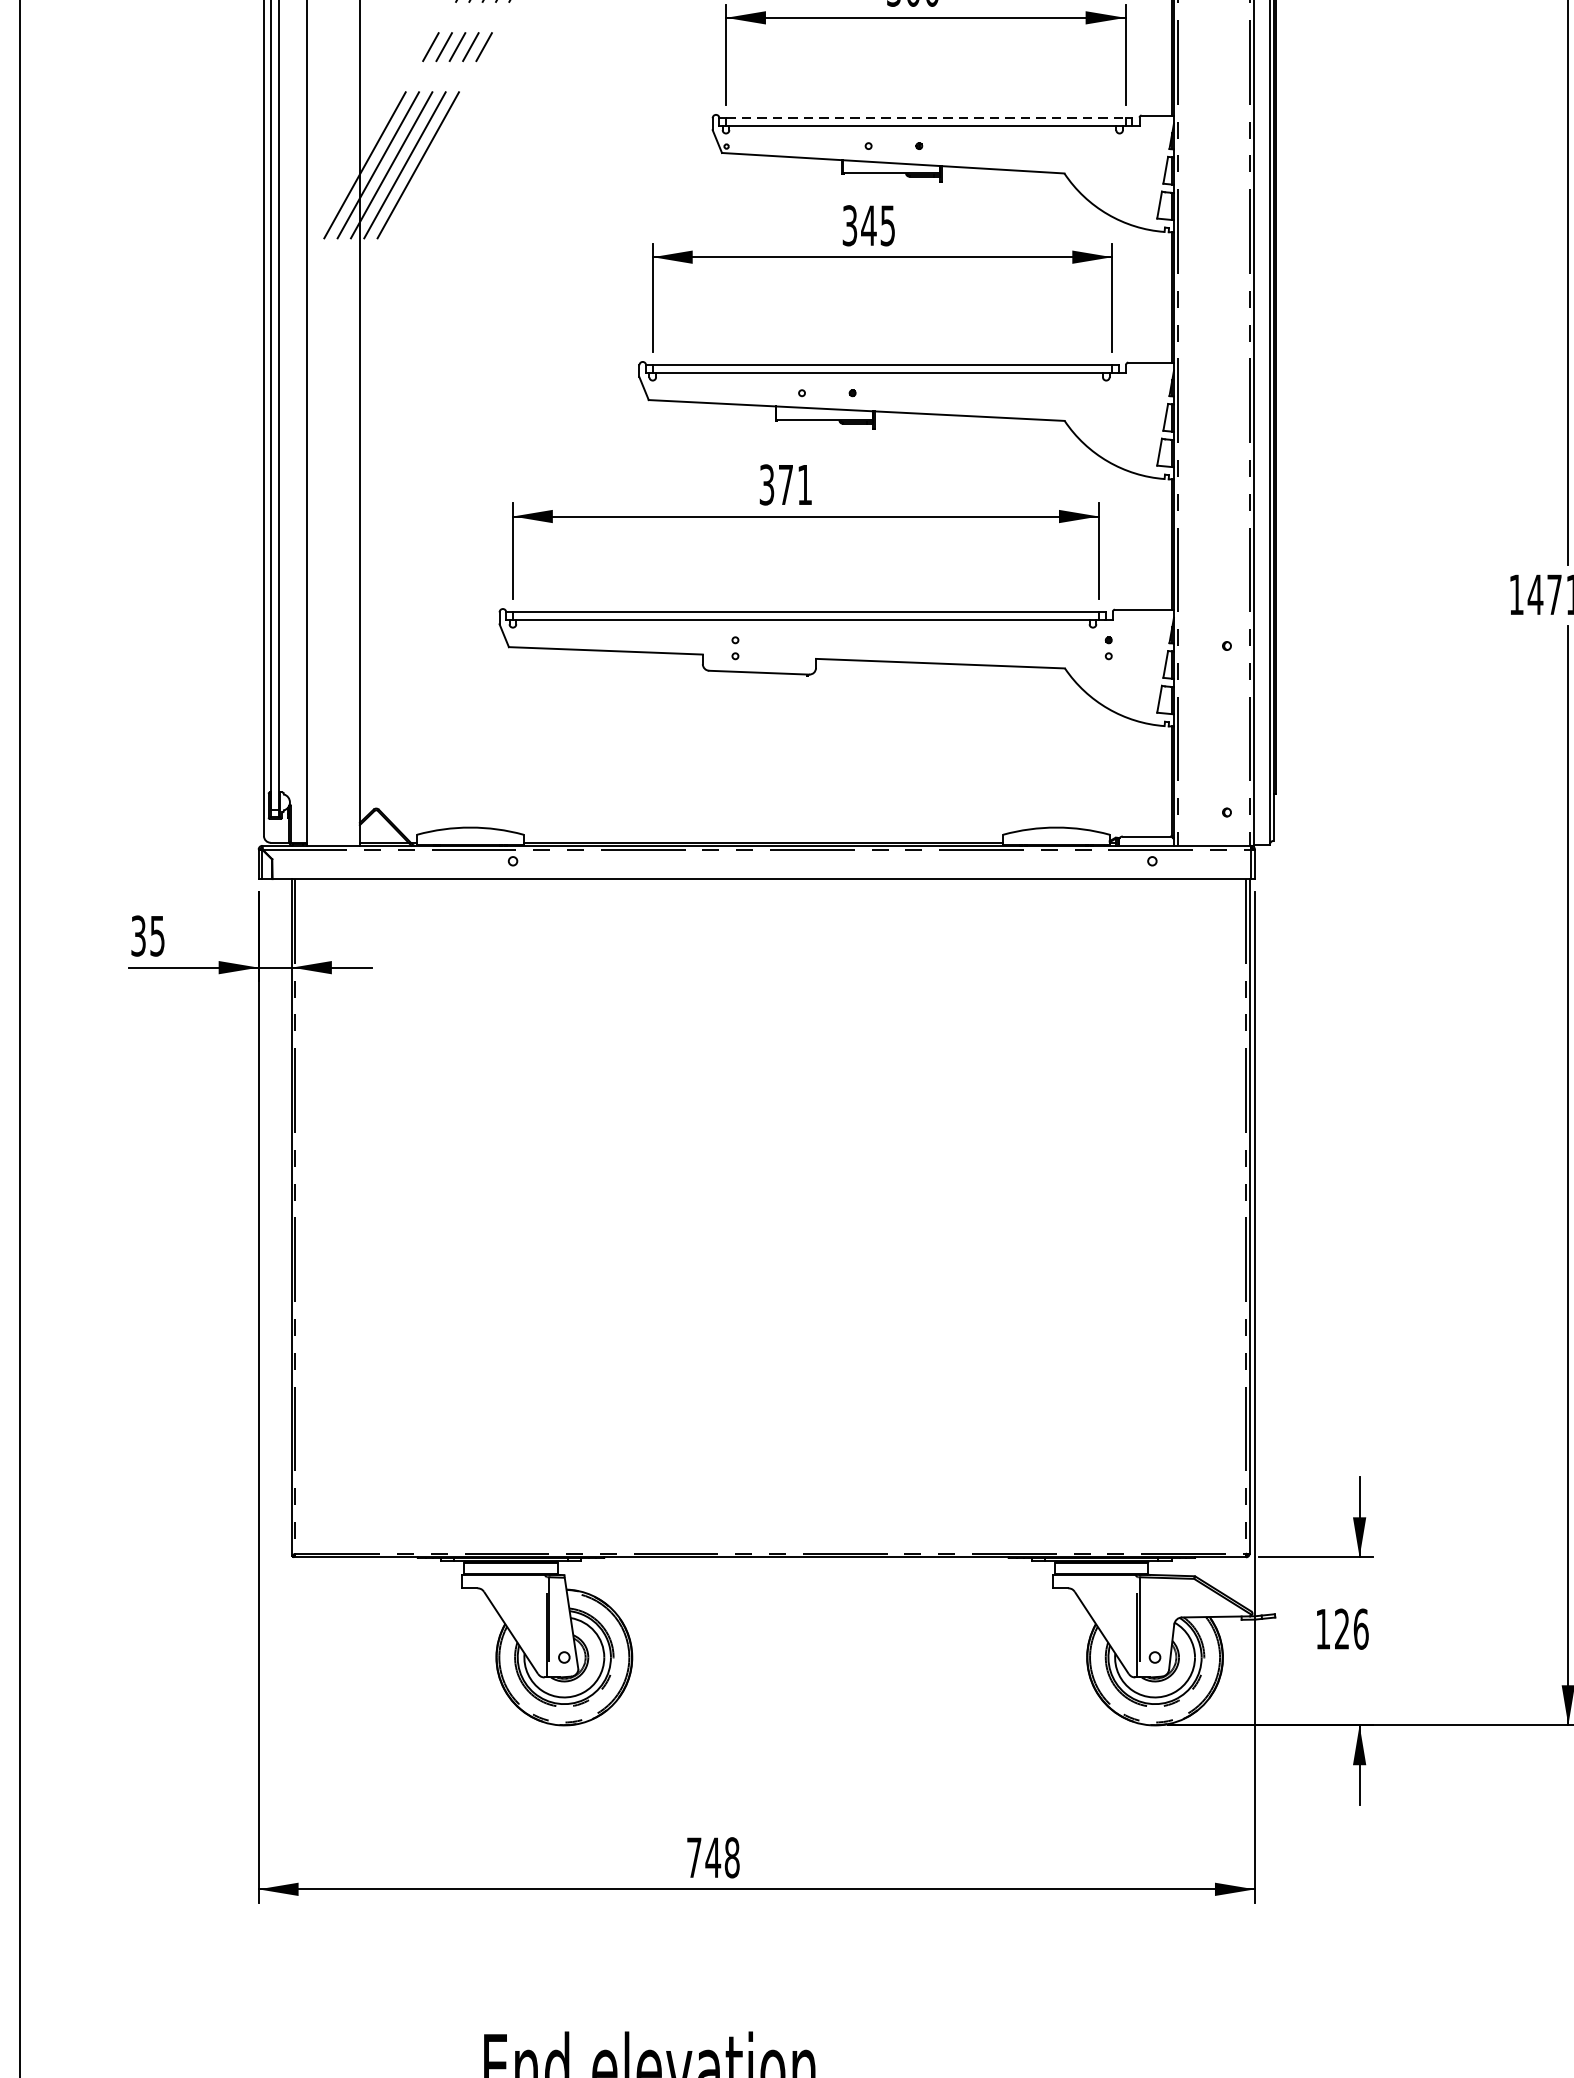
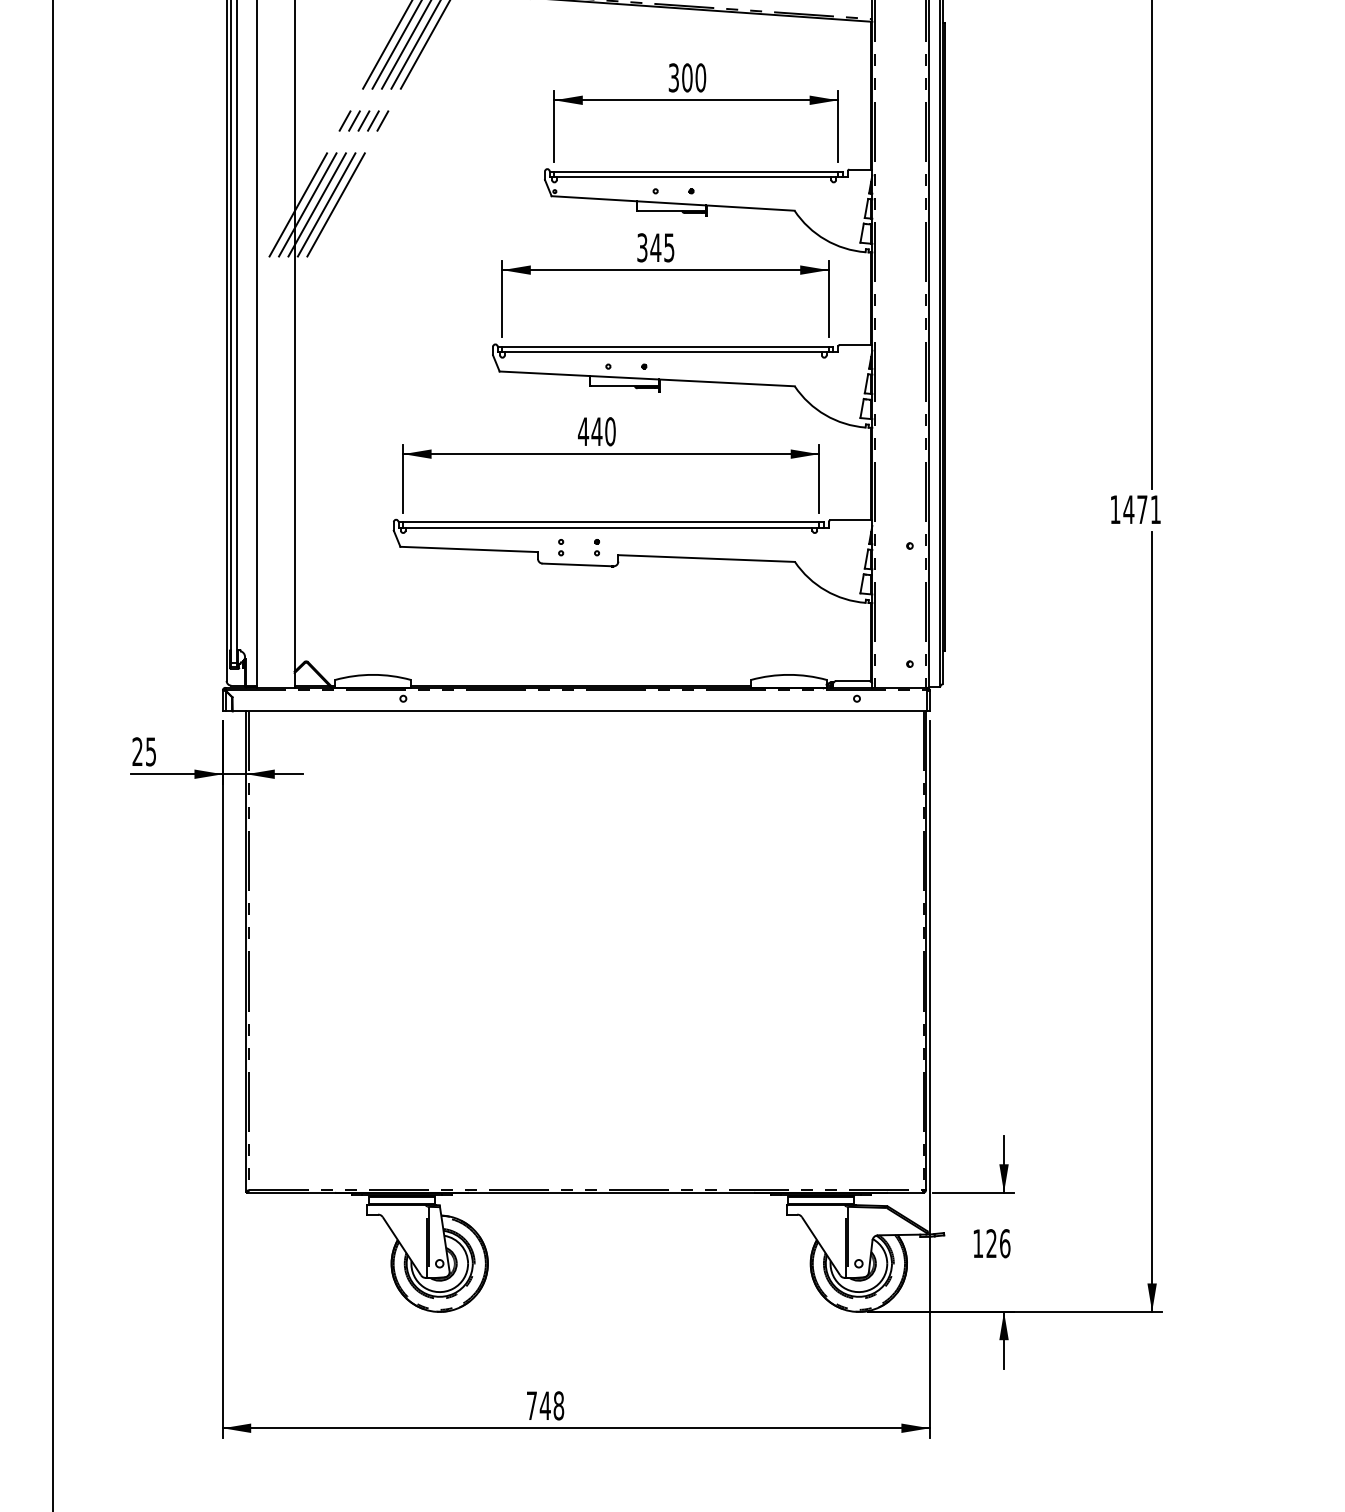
line: (926, 118) -> (696, 171), dashed -> solid
text: (785, 484) -> (596, 431), 371 -> 440
part: (1107, 648) -> (596, 547), moved
text: (138, 935) -> (137, 751), 35 -> 25

